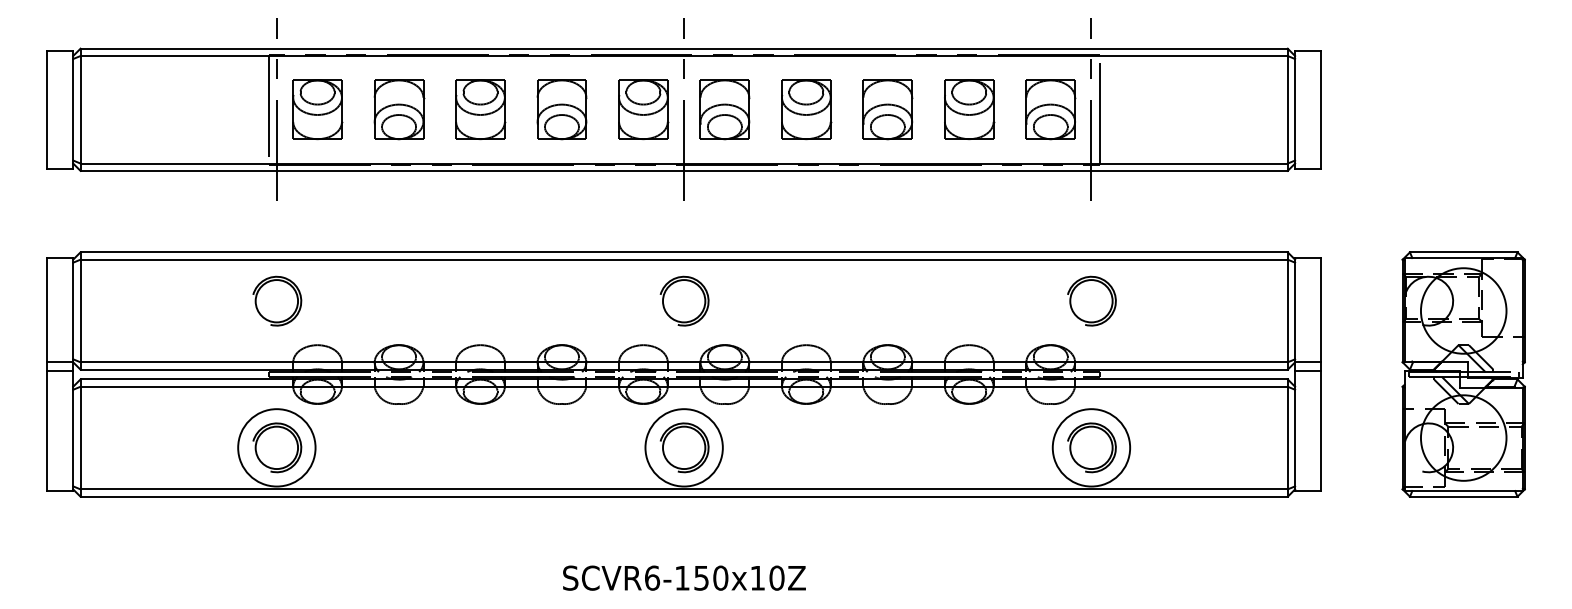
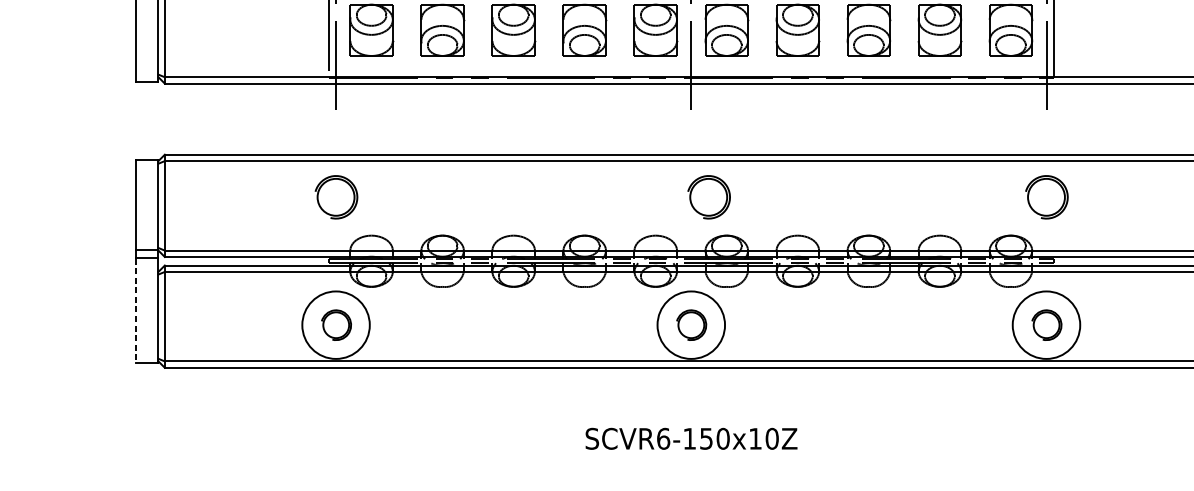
part: (684, 300) -> (709, 196), moved
line: (47, 431) -> (136, 310), solid -> dashed
part: (277, 447) -> (336, 324), size x0.7
part: (684, 447) -> (691, 324), size x0.7
part: (1091, 447) -> (1046, 324), size x0.7

